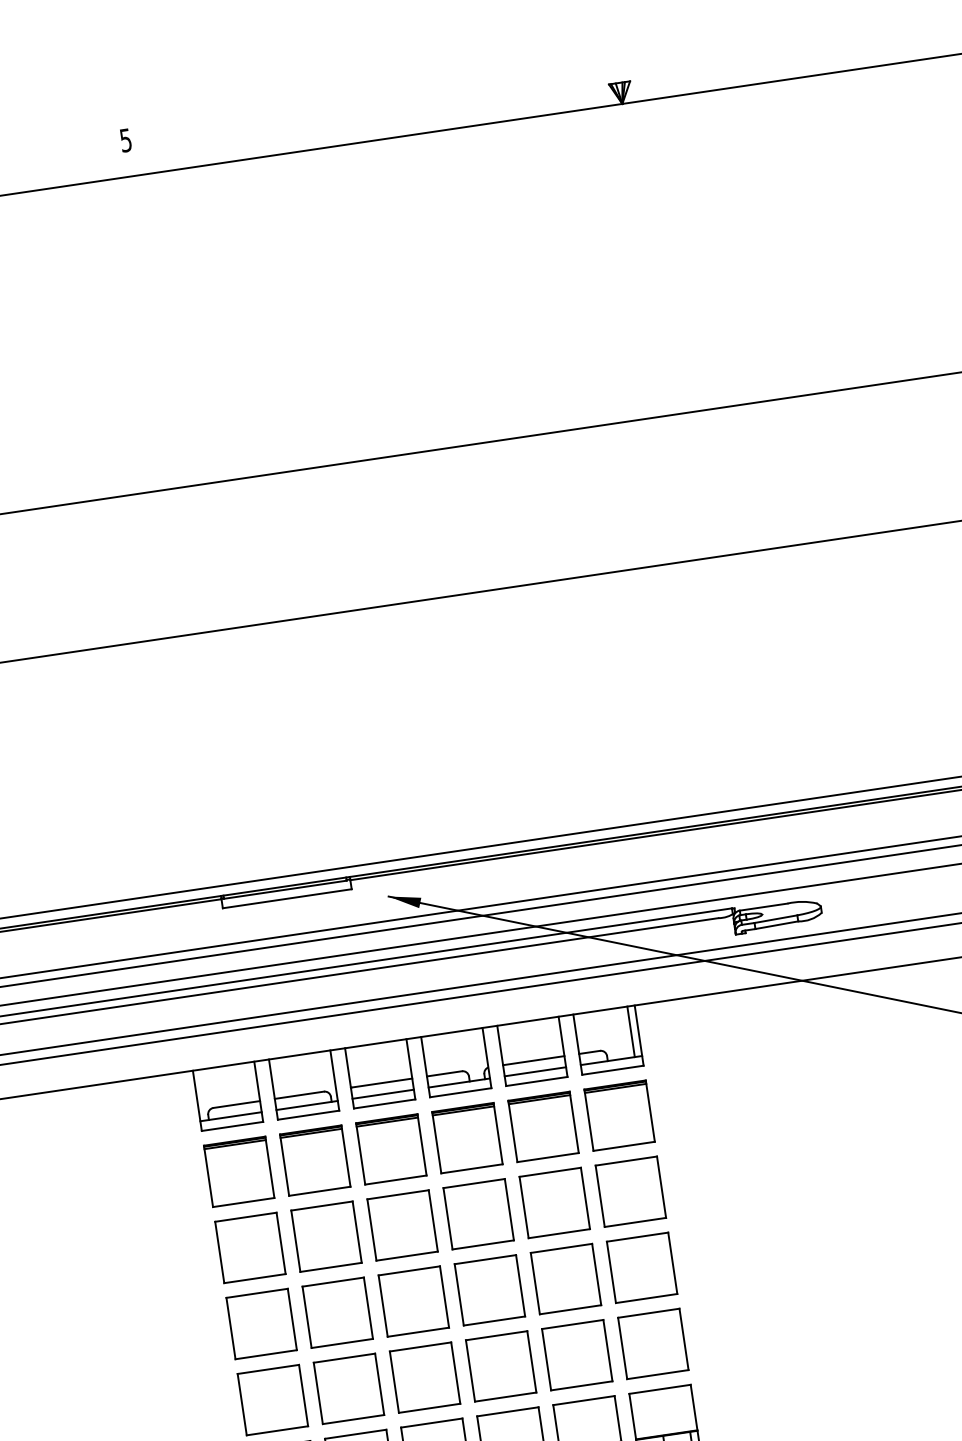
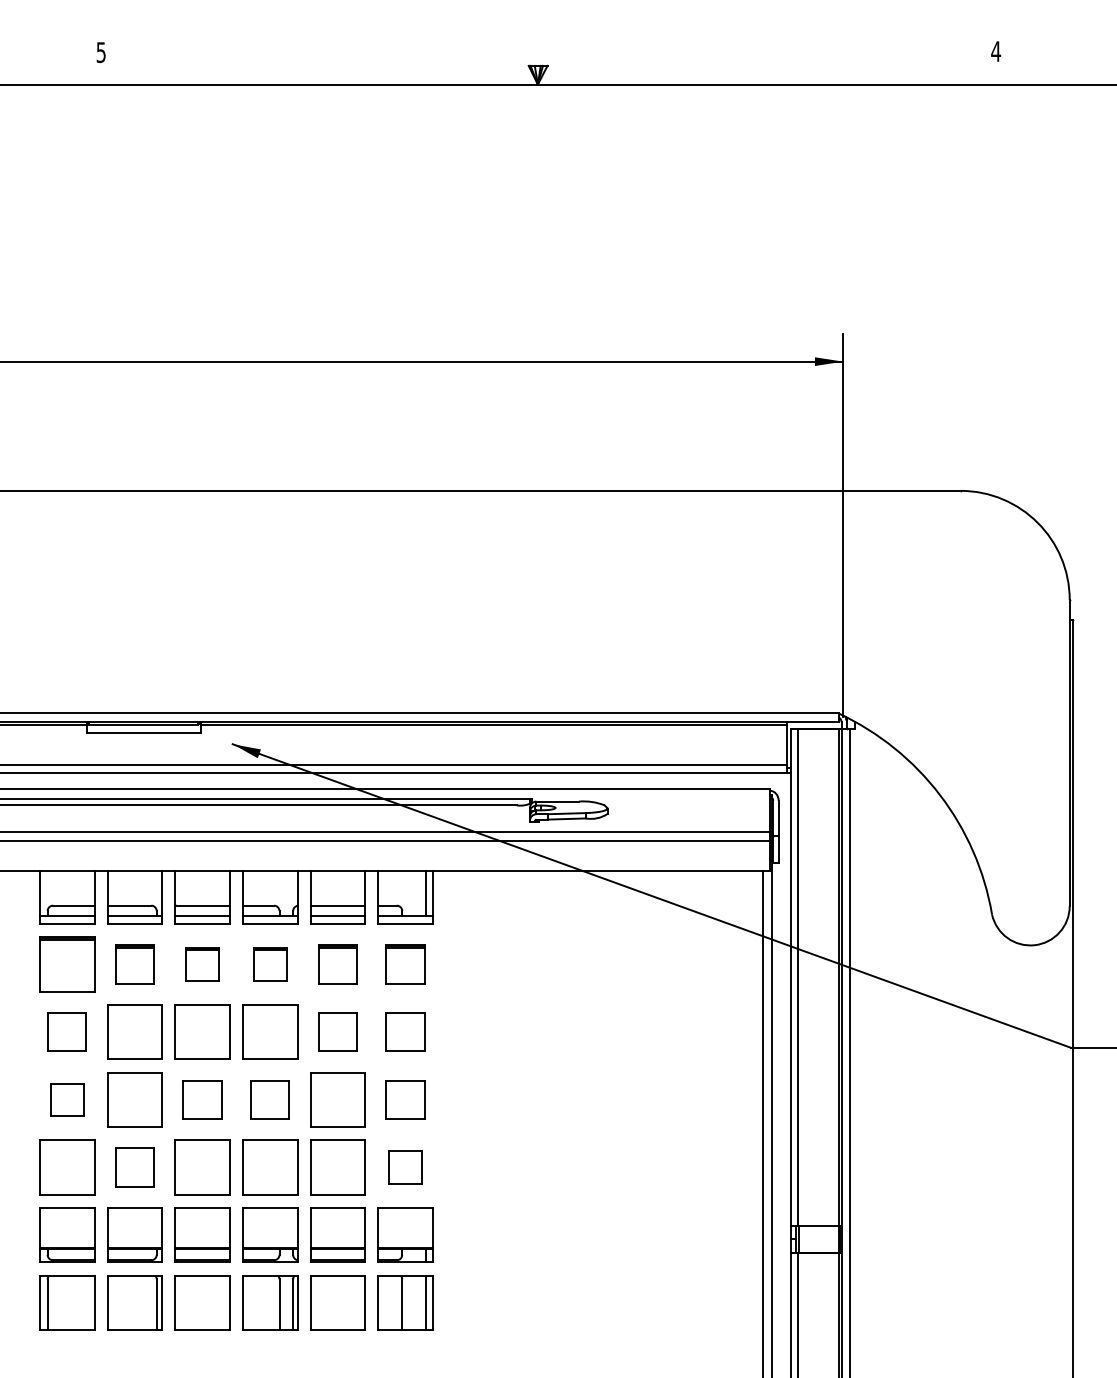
part: (619, 1115) -> (405, 964), size x0.7
part: (543, 1126) -> (337, 964), size x0.7
part: (467, 1138) -> (270, 964), size x0.6
part: (391, 1149) -> (202, 964), size x0.6
part: (314, 1160) -> (134, 964), size x0.7
part: (630, 1190) -> (405, 1031), size x0.7
part: (554, 1202) -> (337, 1031), size x0.7
part: (250, 1247) -> (67, 1031), size x0.7
part: (642, 1267) -> (405, 1099), size x0.7
part: (490, 1289) -> (270, 1099), size x0.7
part: (413, 1301) -> (202, 1099), size x0.7
part: (261, 1323) -> (67, 1099), size x0.6
part: (653, 1343) -> (405, 1167), size x0.6
part: (348, 1388) -> (134, 1167), size x0.7

